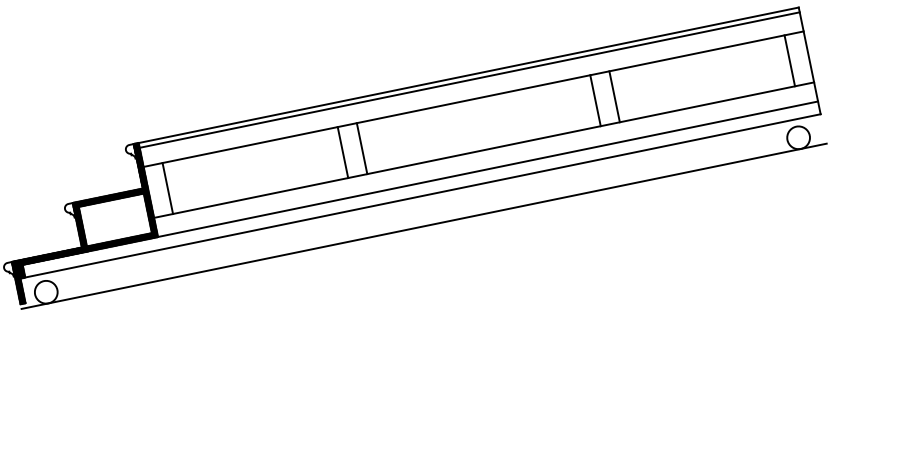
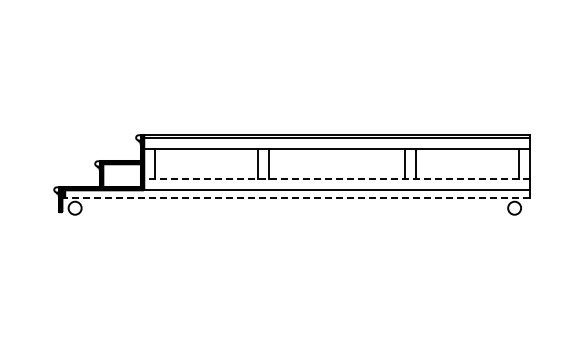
line: (483, 149) -> (336, 178), solid -> dashed
line: (419, 196) -> (295, 197), solid -> dashed
line: (423, 225) -> (294, 214), removed

